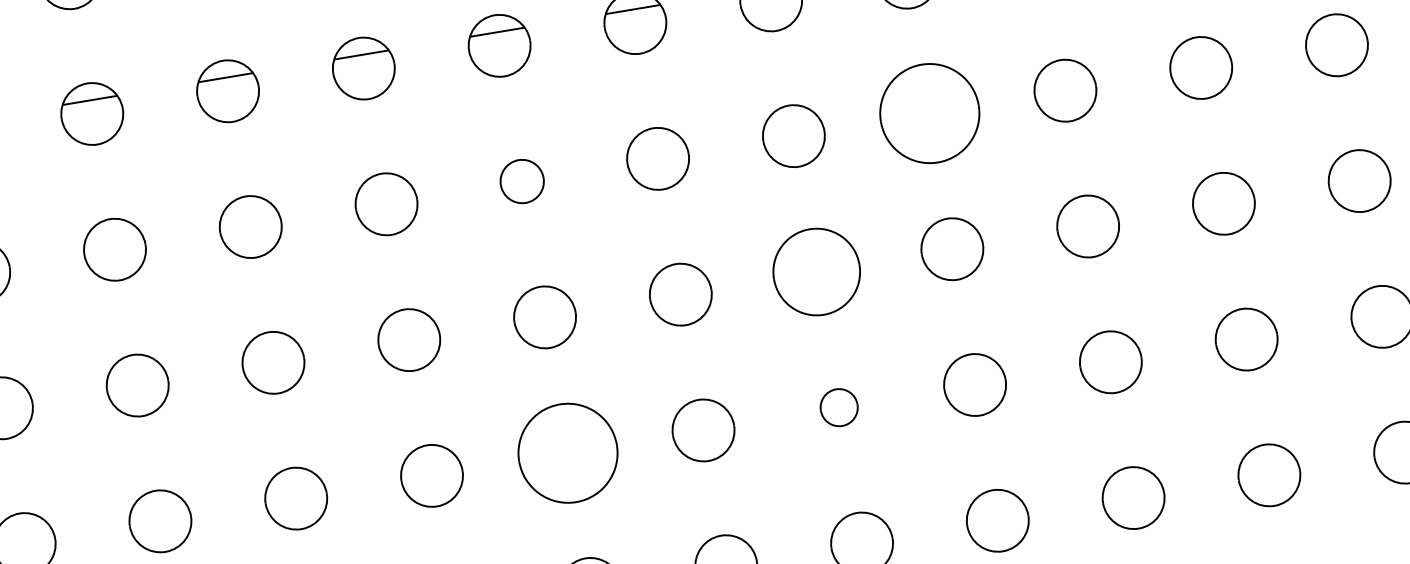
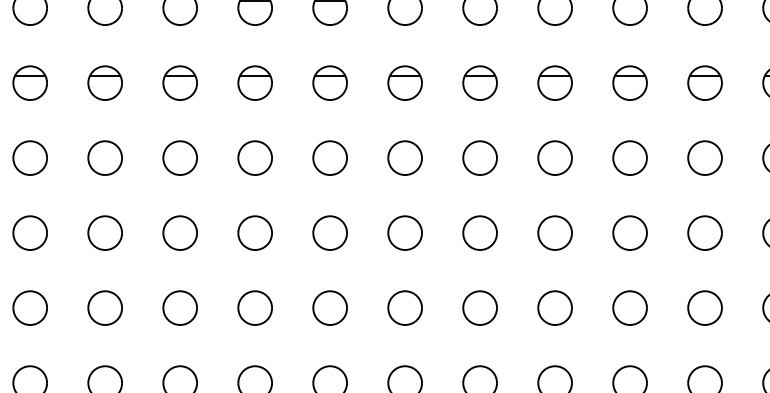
part: (928, 112) -> (479, 157), size x0.62
part: (520, 180) -> (254, 157), size x1.43
part: (815, 270) -> (404, 232), size x0.71
part: (837, 406) -> (404, 307), size x1.67
part: (566, 452) -> (254, 307), size x0.62

